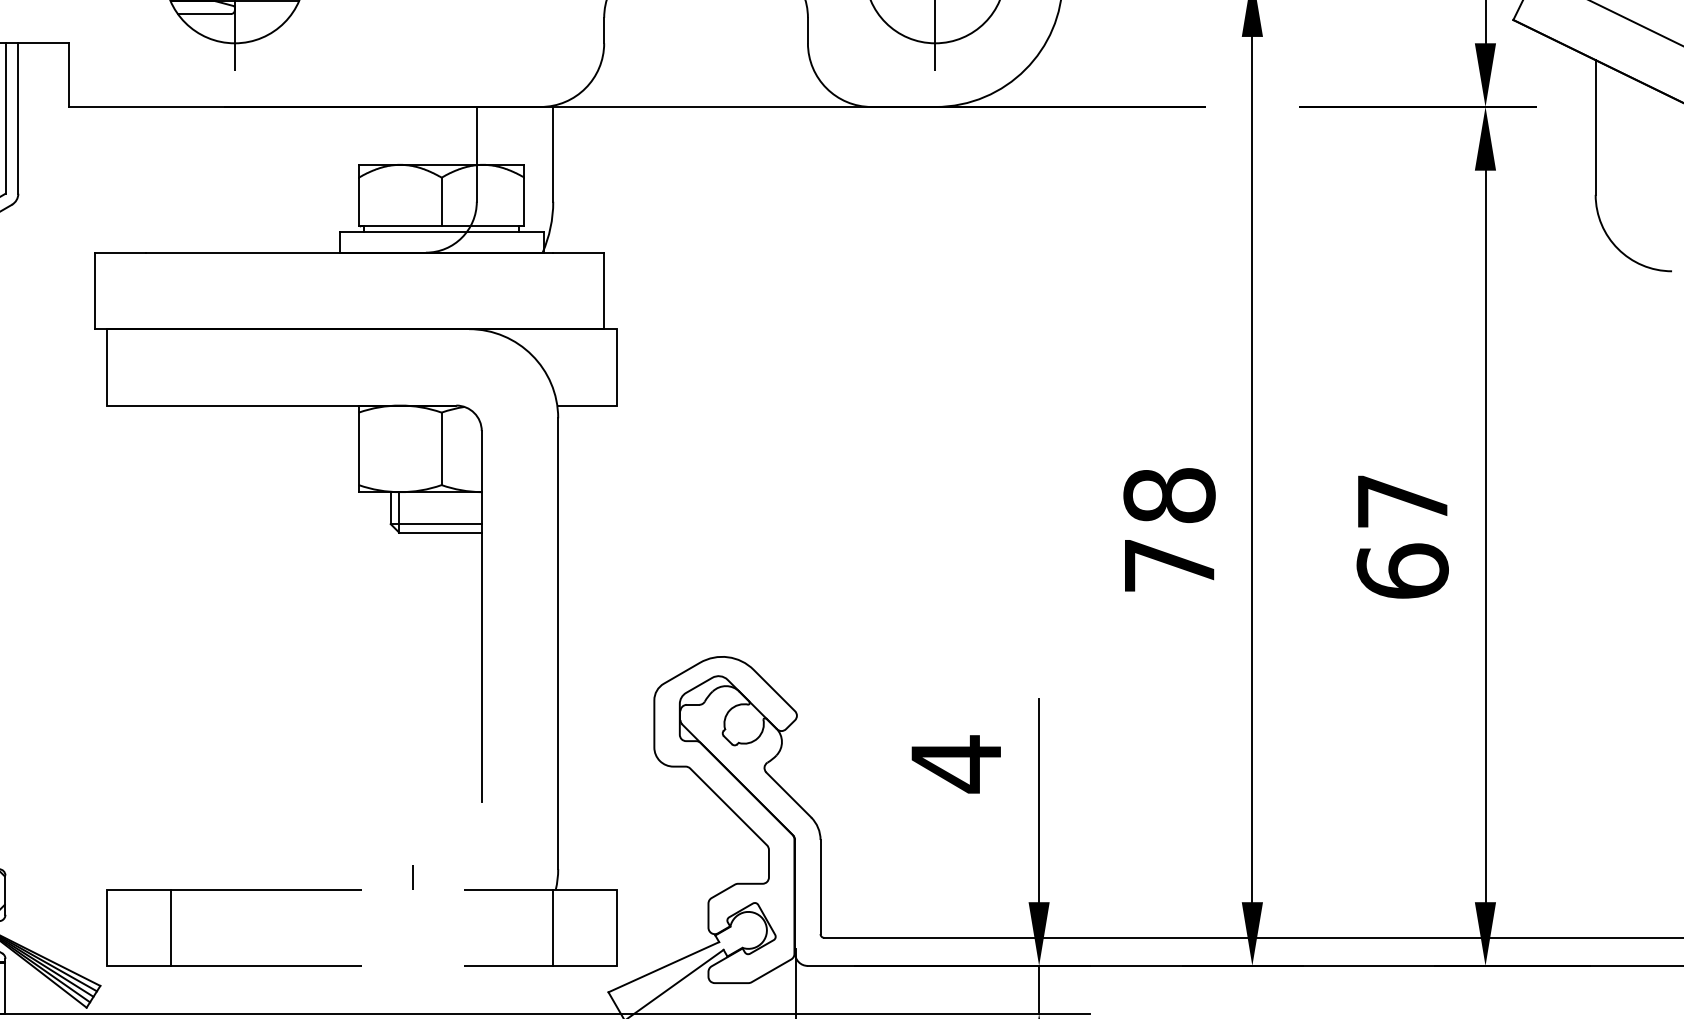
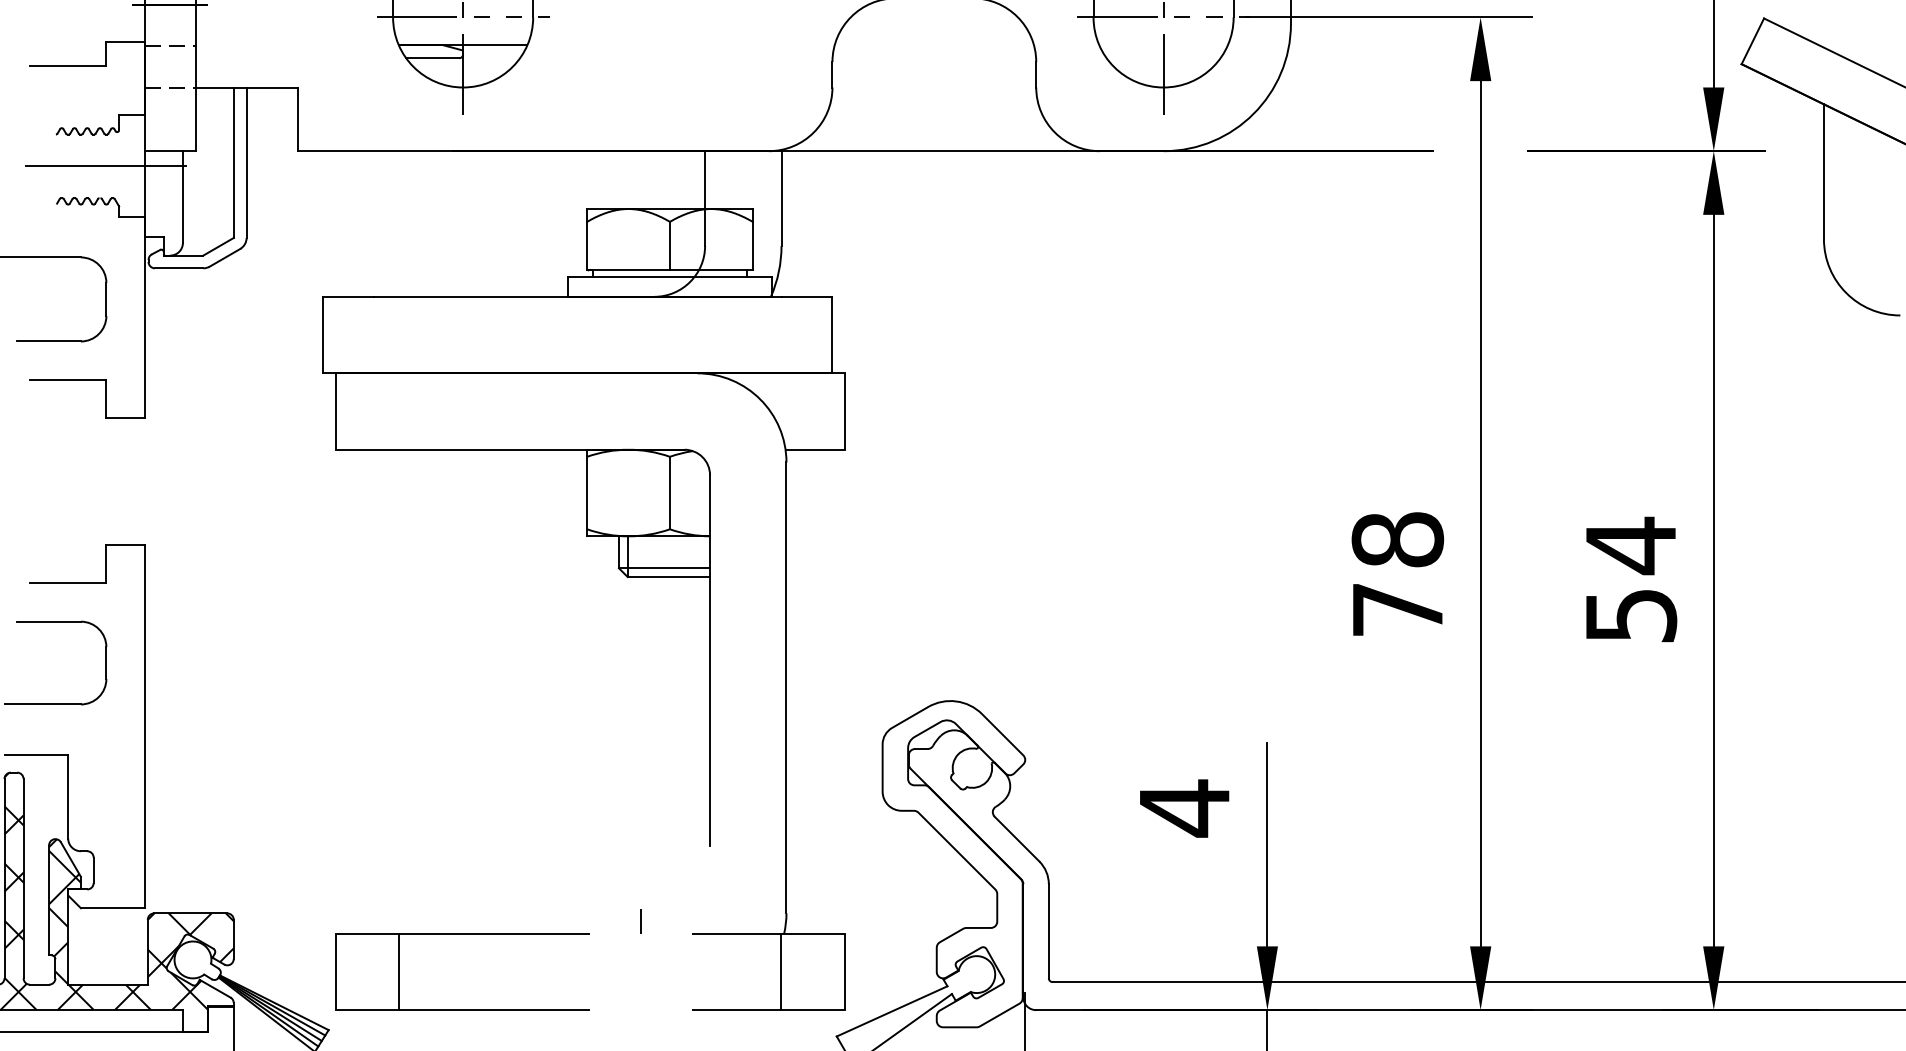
text: (1402, 535) -> (1630, 579), 67 -> 54

